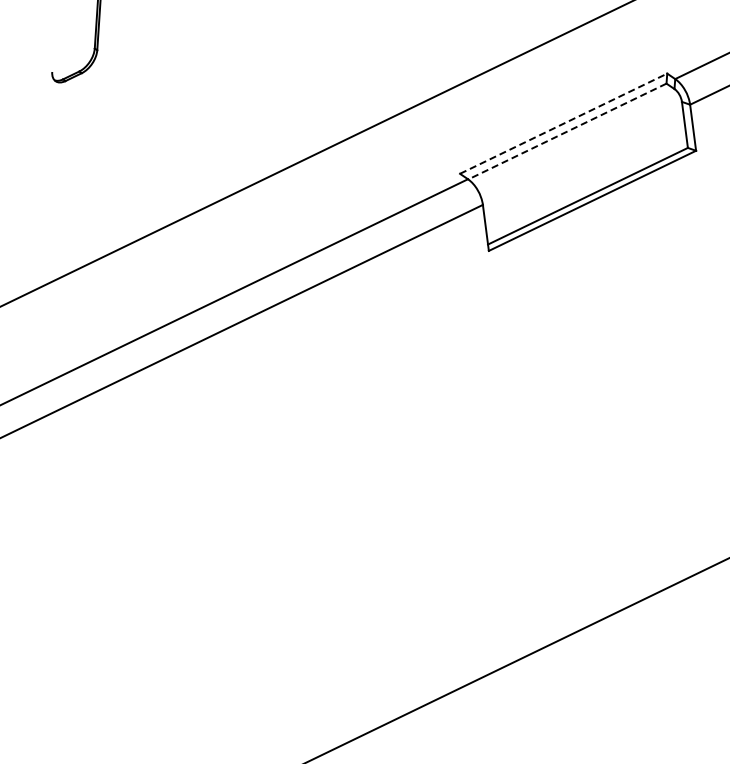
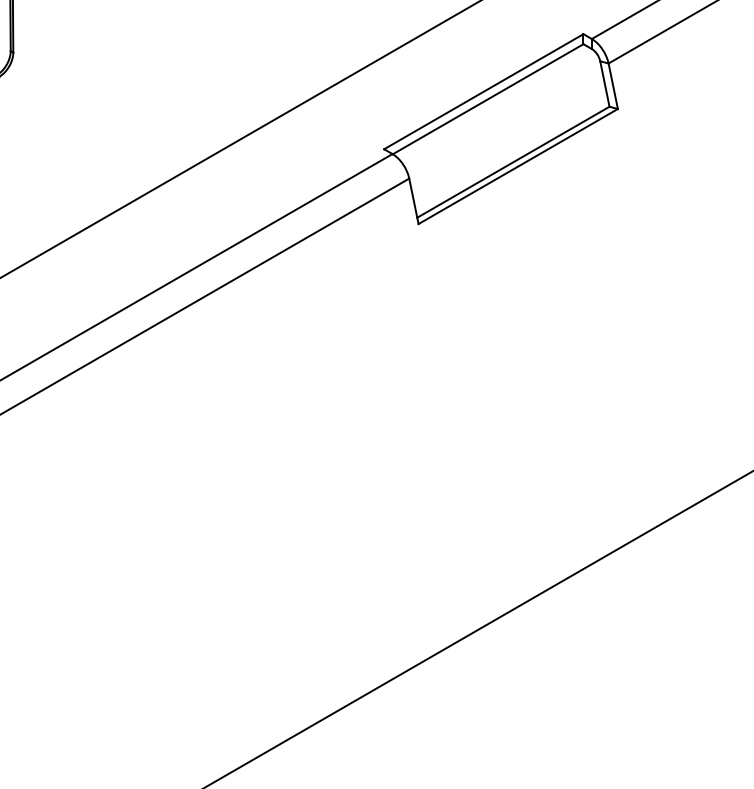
line: (564, 123) -> (484, 91), dashed -> solid
line: (566, 131) -> (487, 99), dashed -> solid

